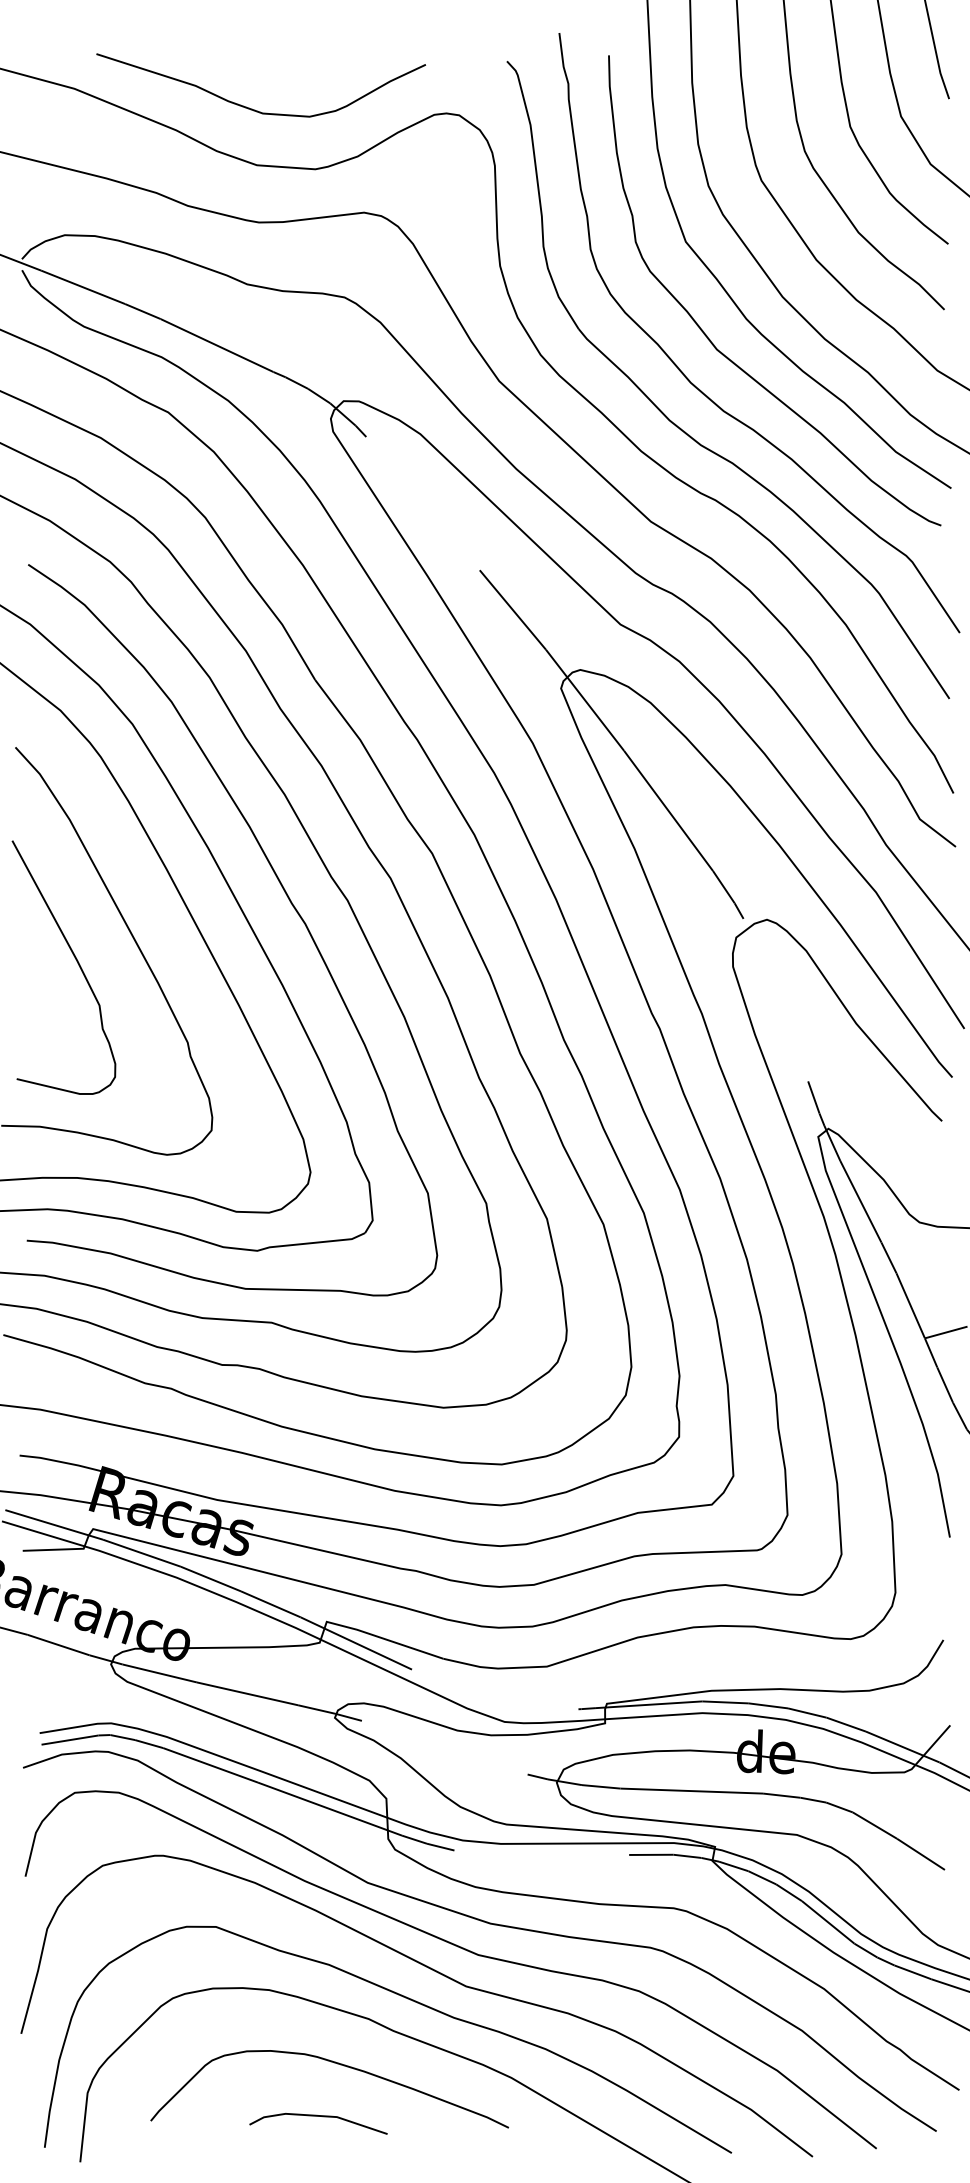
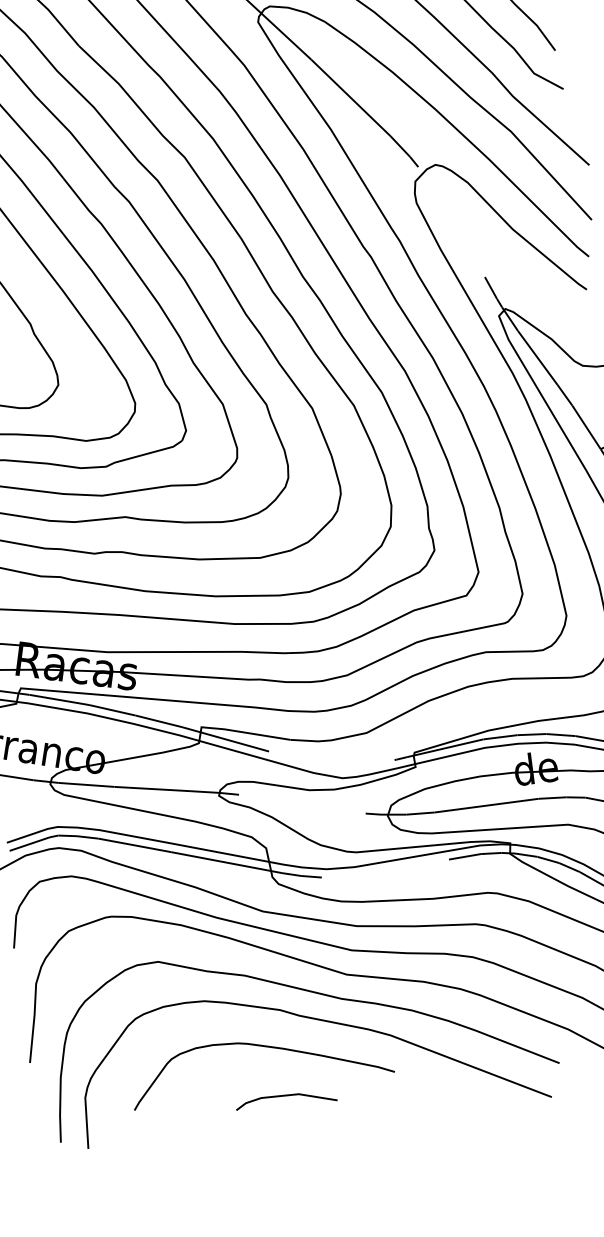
line: (318, 2116) -> (285, 1096), moved

